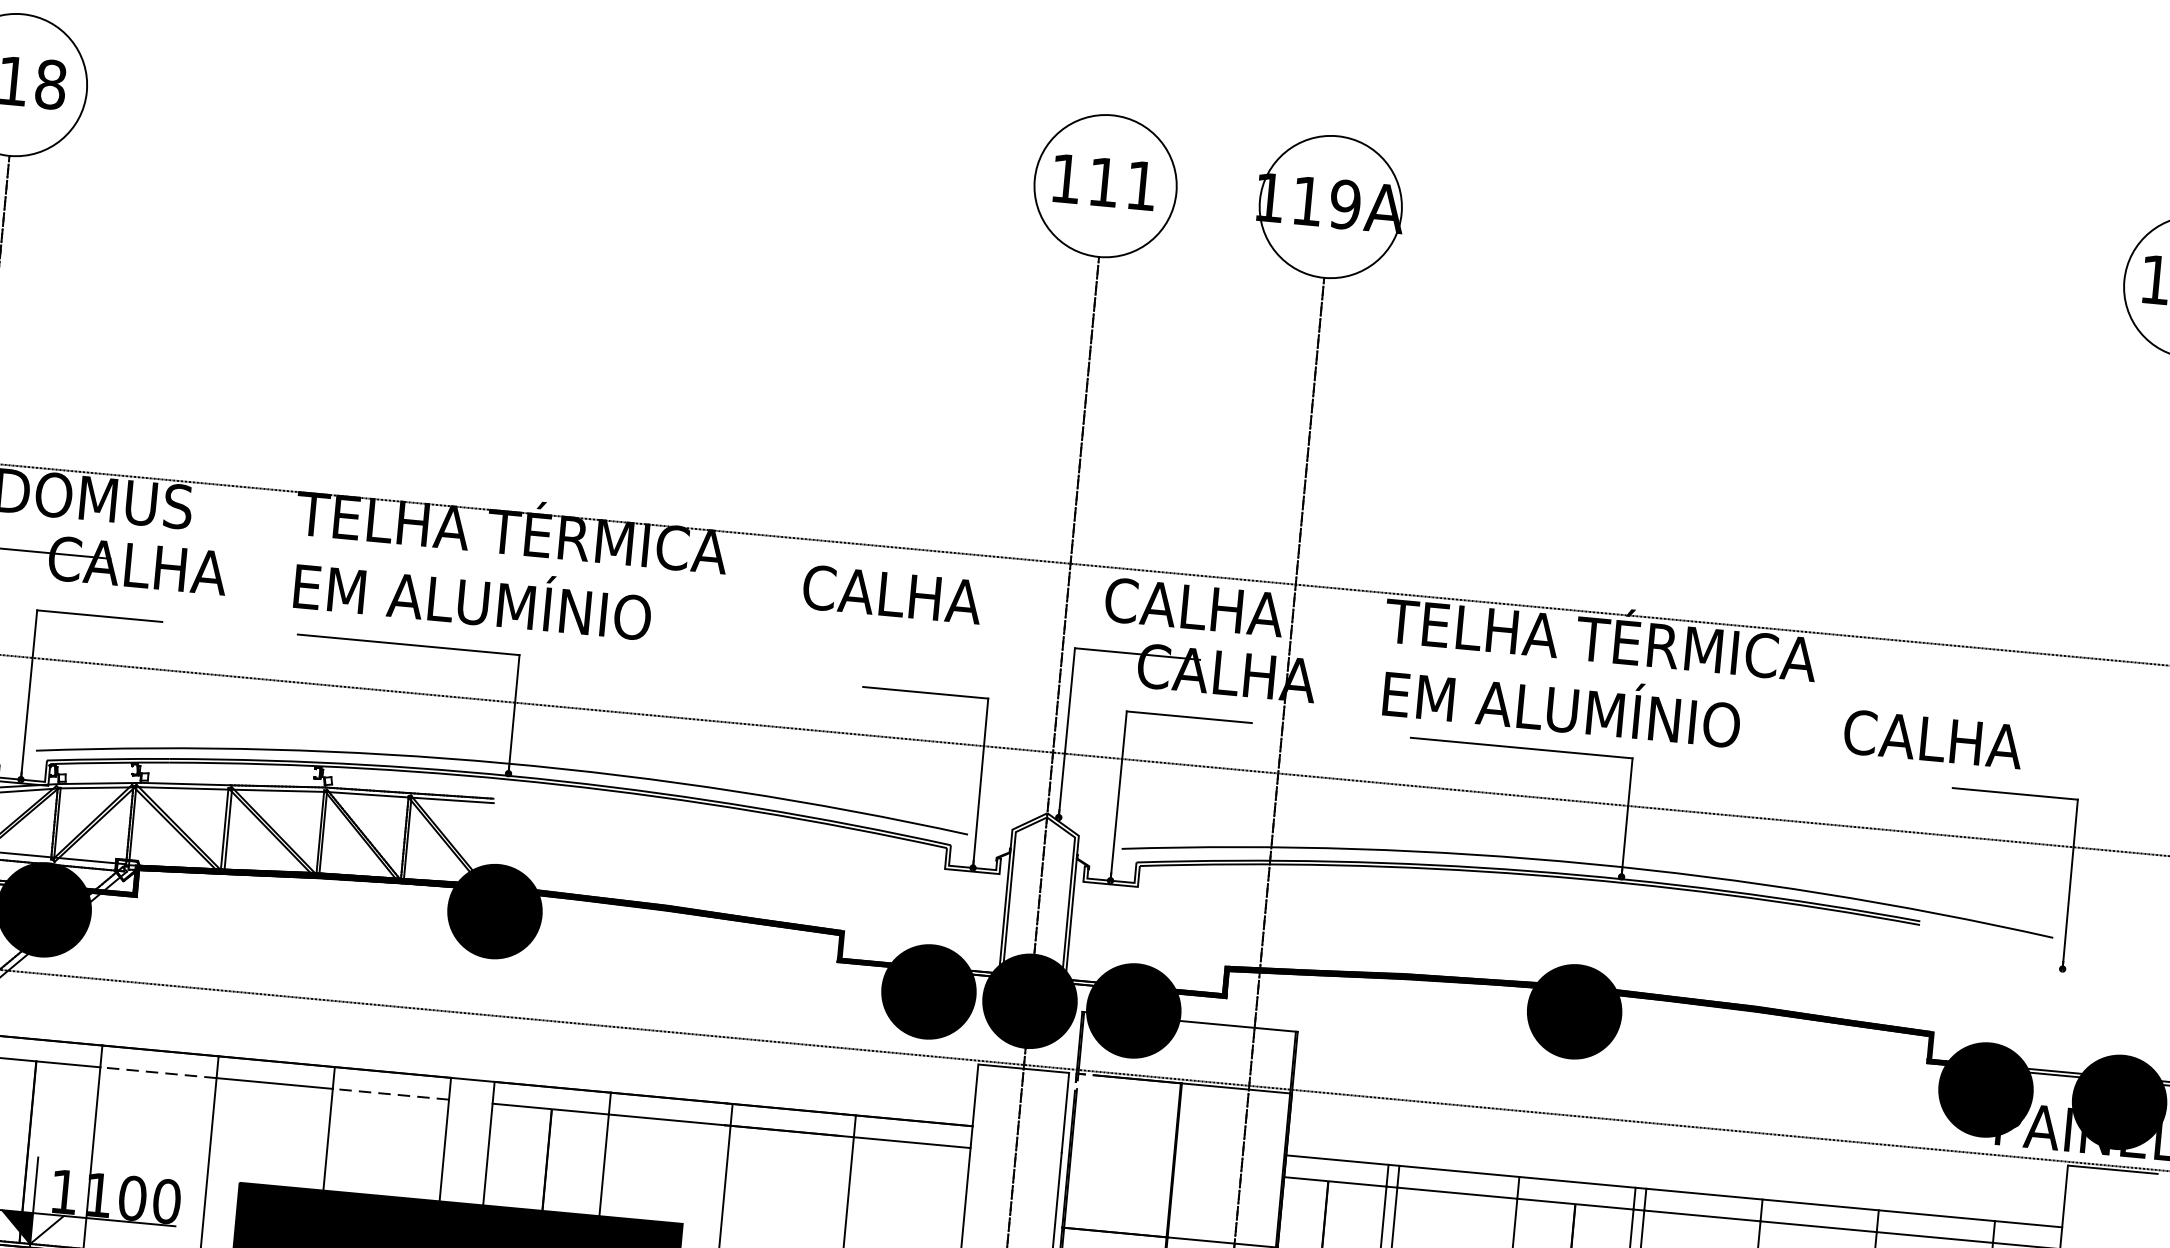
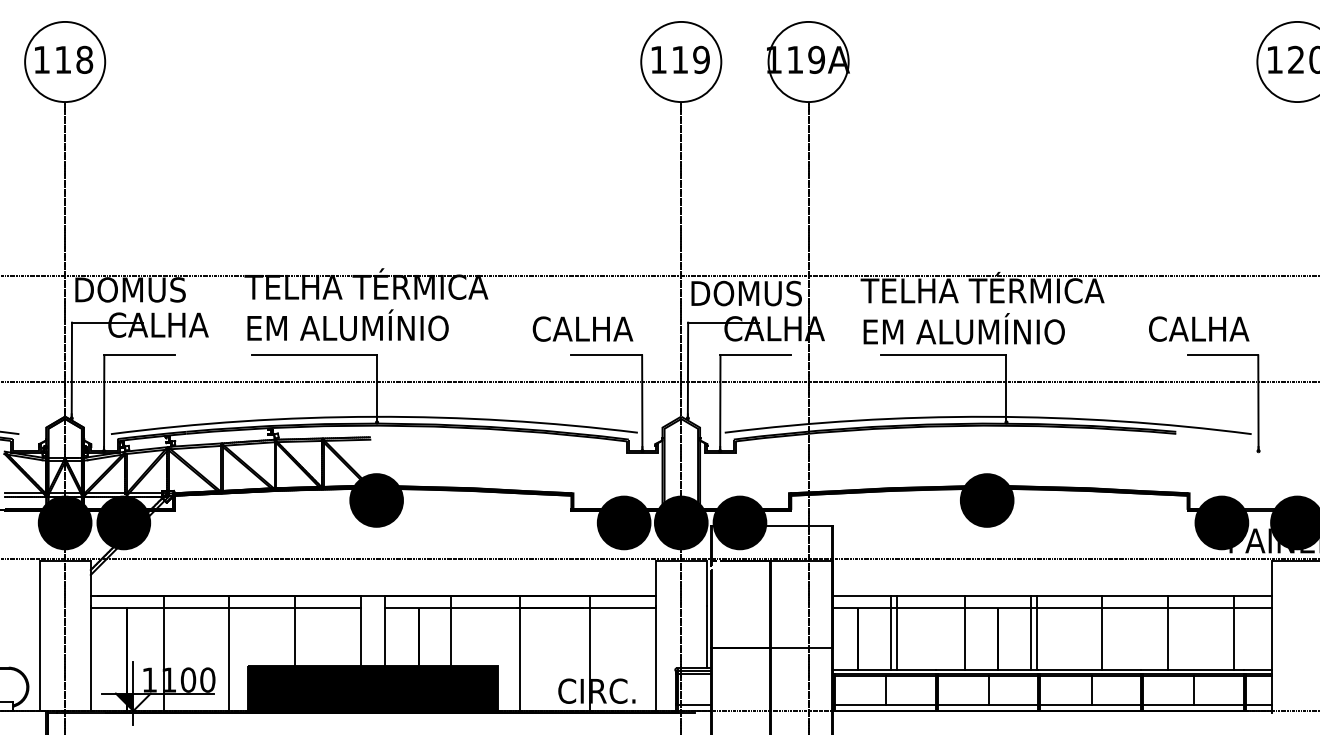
text: (1141, 185) -> (701, 59), 111 -> 119
text: (891, 593) -> (582, 328), moved
text: (1184, 606) -> (747, 293), CALHA -> DOMUS
text: (1934, 738) -> (1199, 328), moved
line: (158, 1073) -> (196, 608), dashed -> solid
line: (390, 1094) -> (327, 608), dashed -> solid

